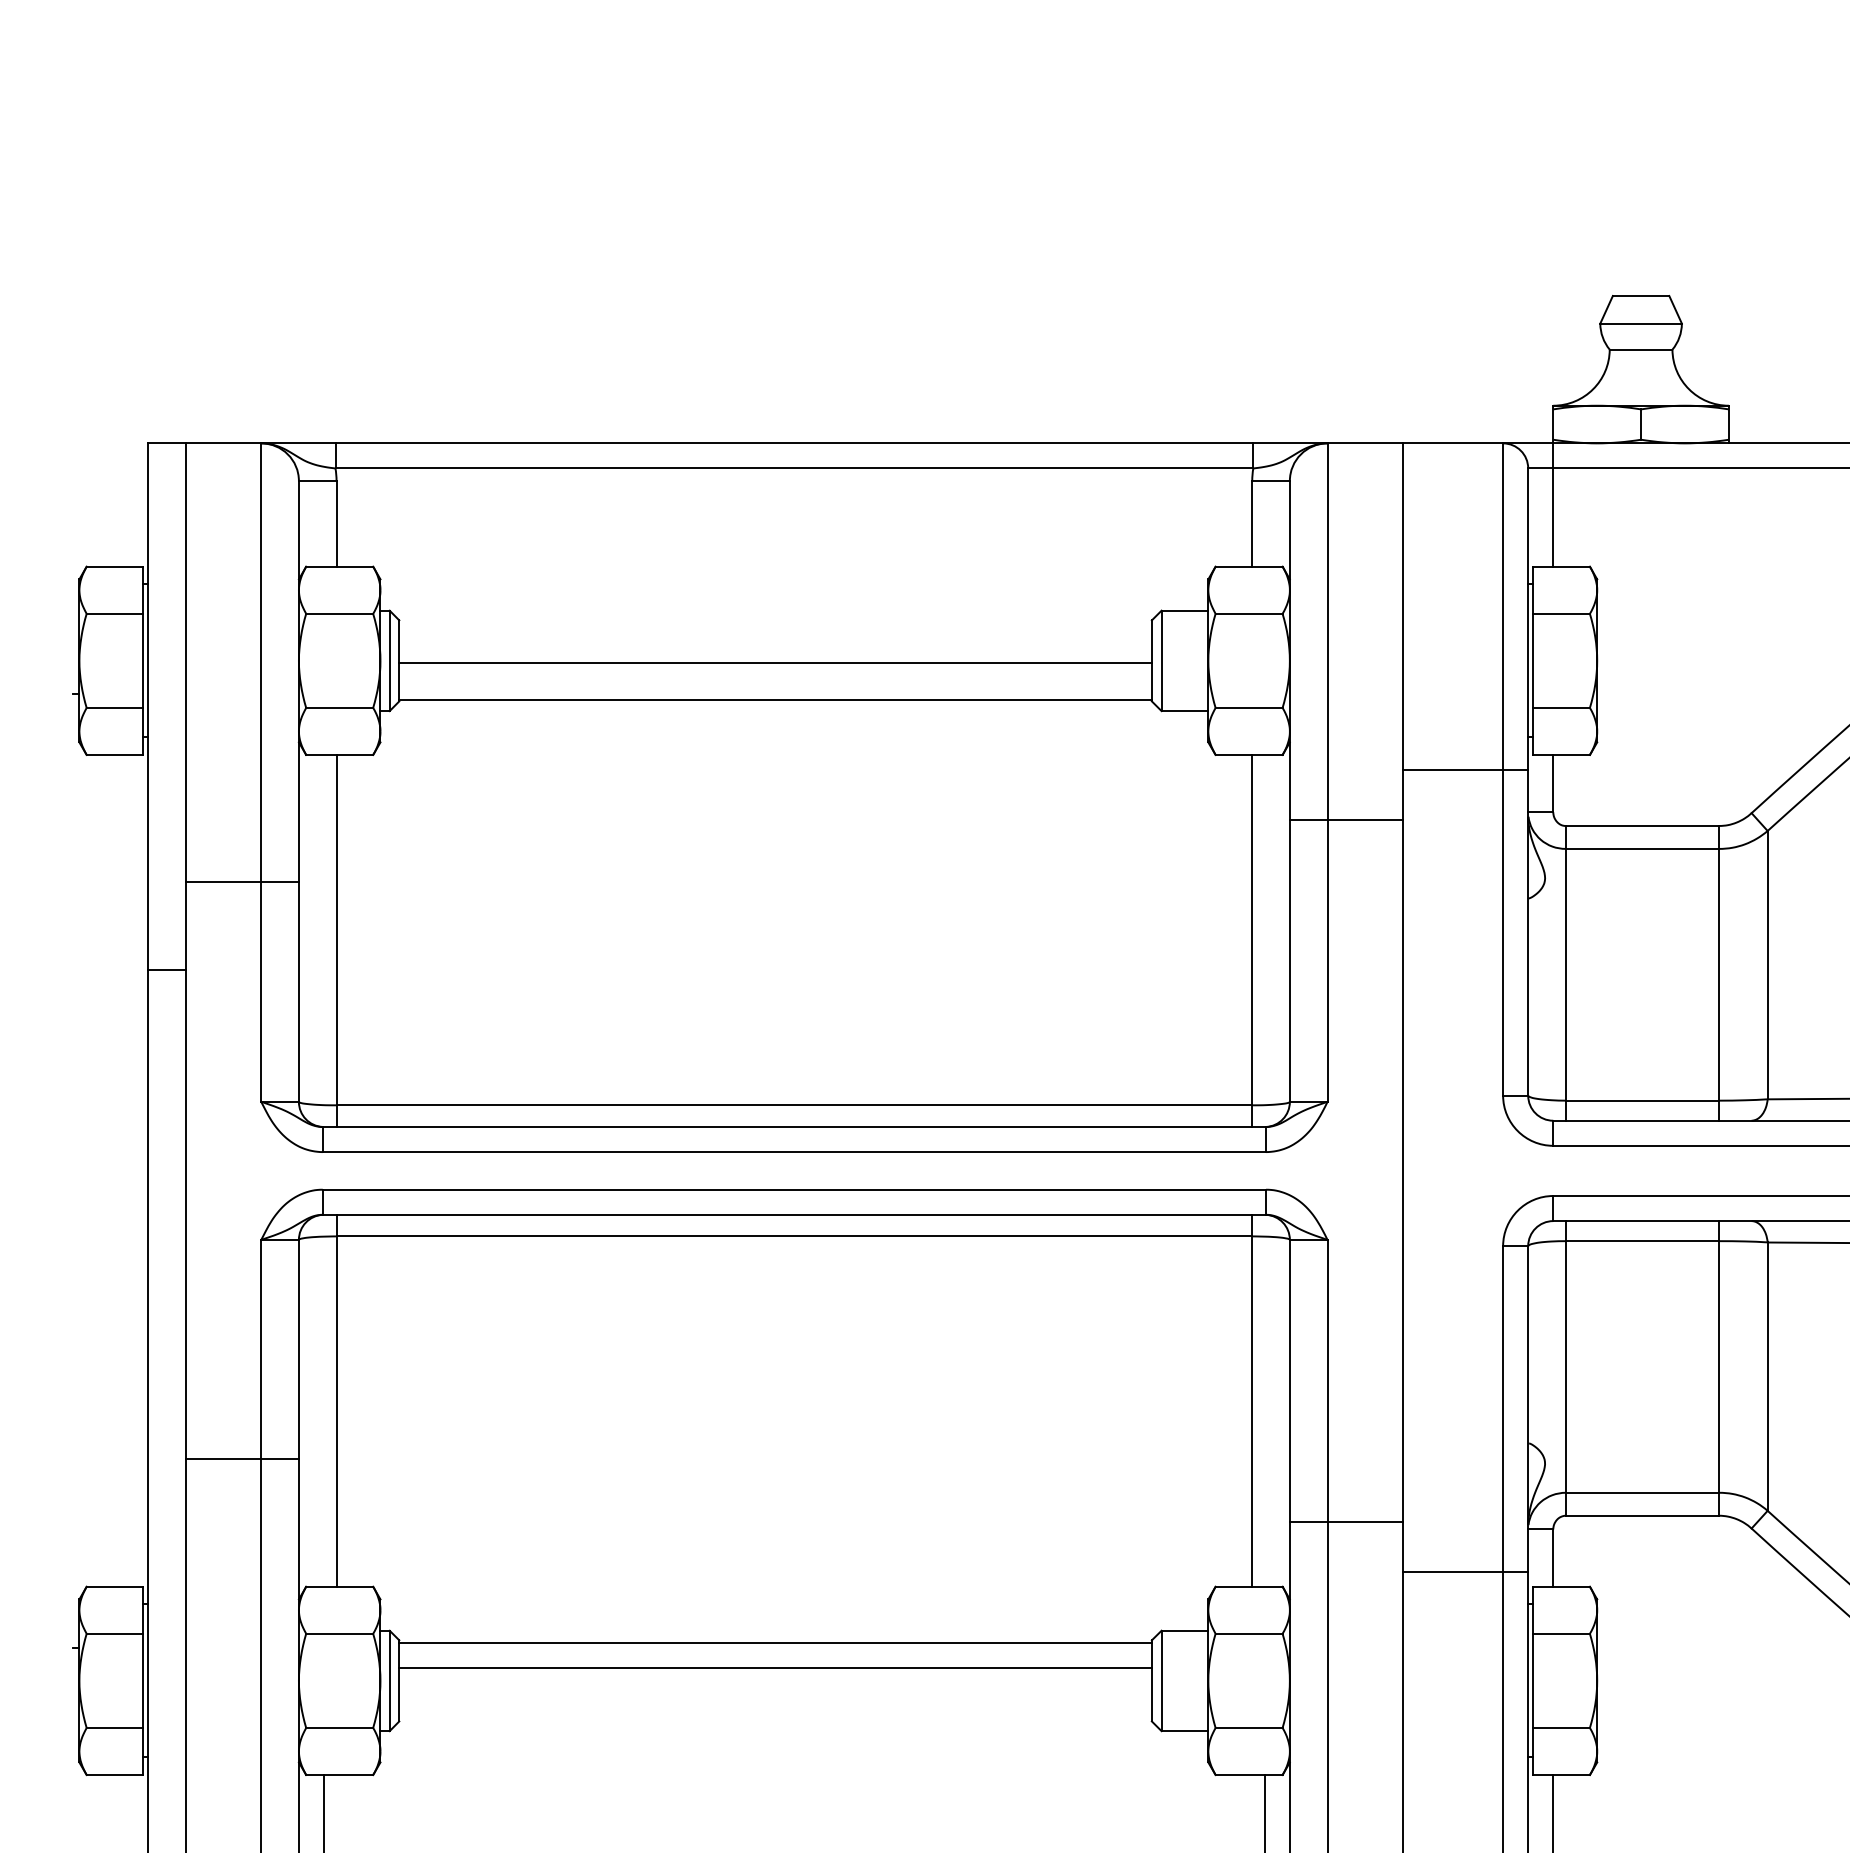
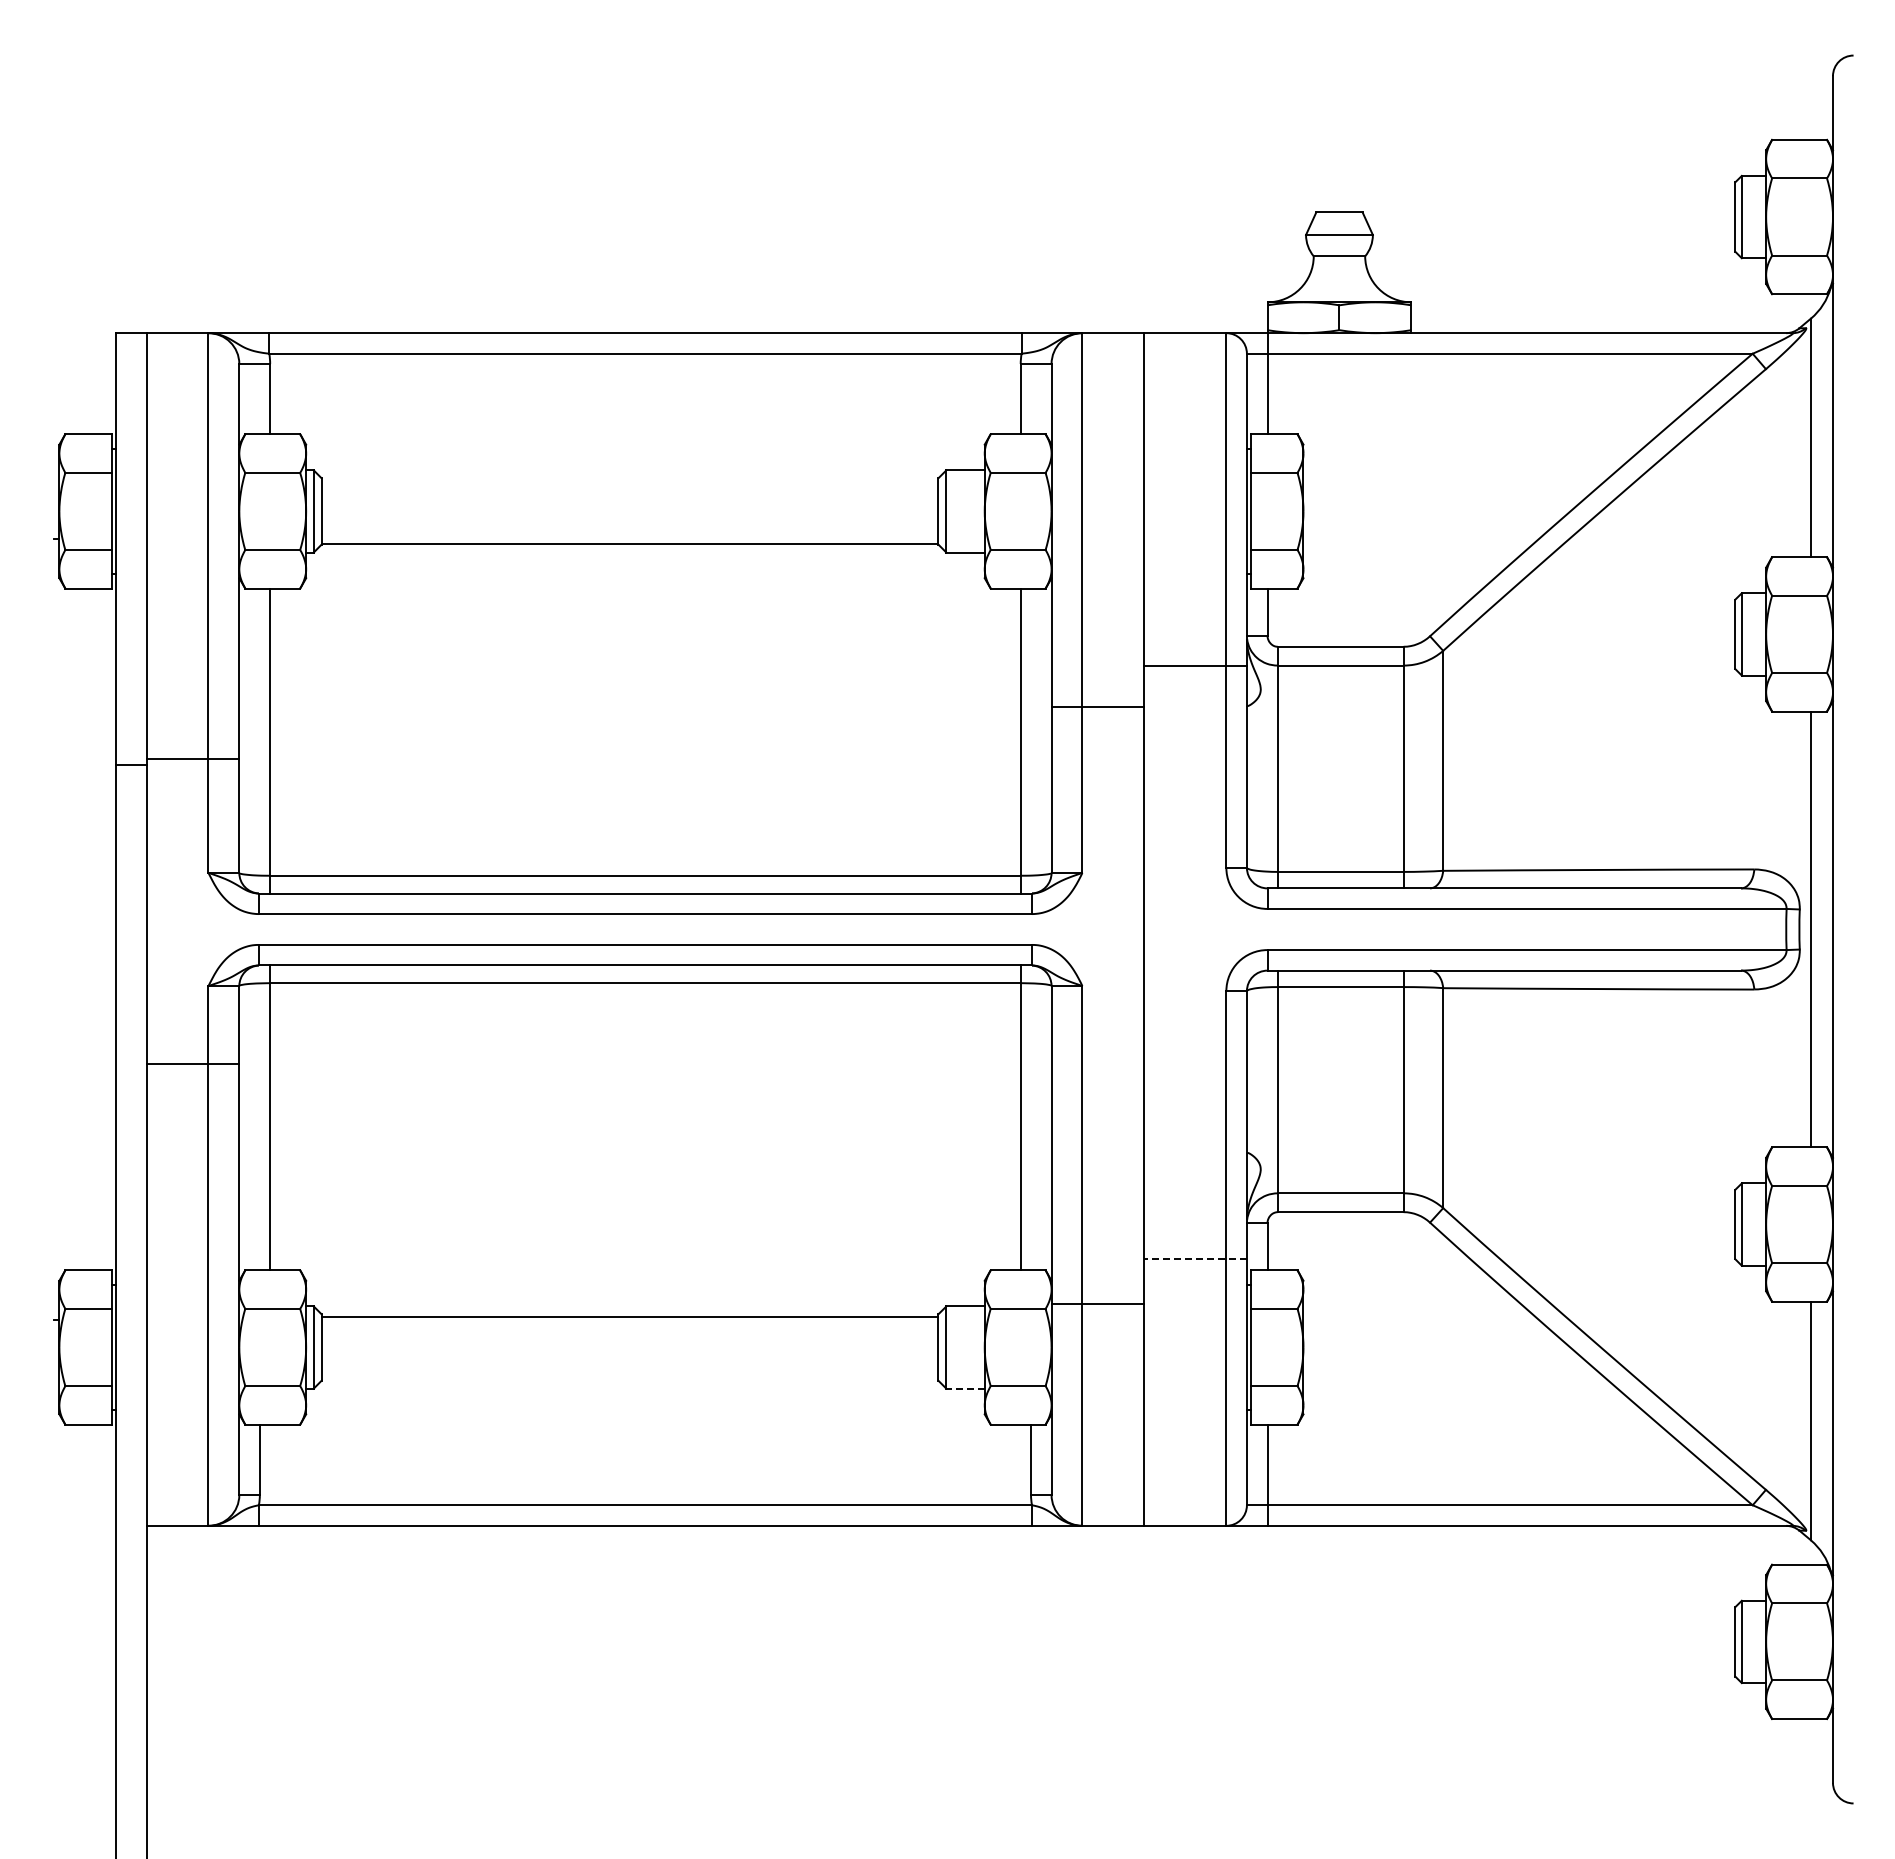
line: (774, 663) -> (629, 513), removed
line: (1465, 769) -> (1195, 666), moved
line: (1345, 819) -> (1097, 706), moved
line: (241, 882) -> (192, 759), moved
line: (241, 1458) -> (192, 1063), moved
line: (1345, 1522) -> (1097, 1304), moved
line: (1465, 1572) -> (1195, 1258), solid -> dashed
line: (774, 1667) -> (629, 1336), removed
line: (1184, 1730) -> (965, 1388), solid -> dashed

